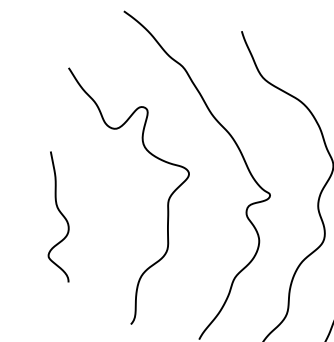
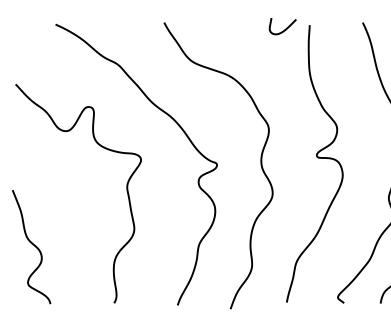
curve: (62, 215) -> (33, 245), moved

